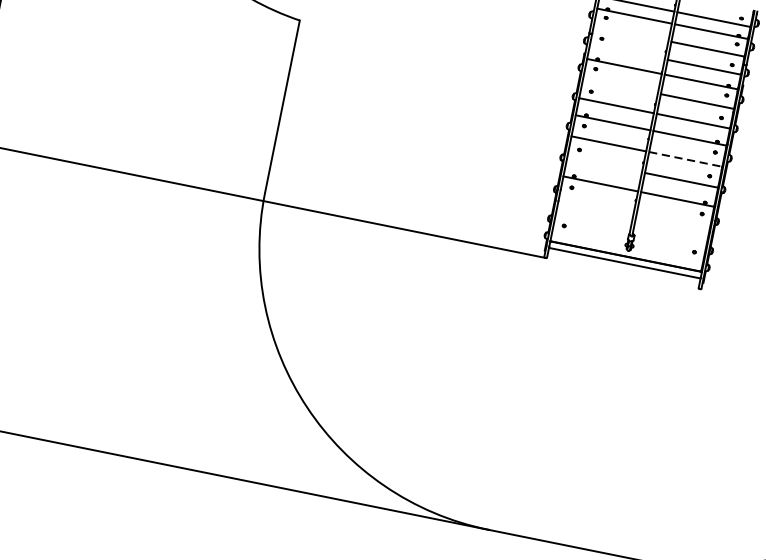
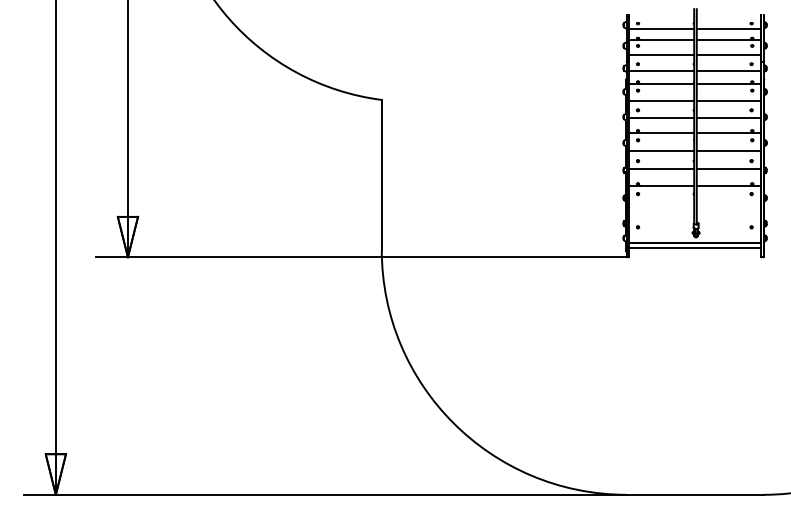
line: (630, 34) -> (661, 55), added
line: (627, 51) -> (661, 70), added
line: (620, 85) -> (661, 100), added
line: (685, 159) -> (728, 151), dashed -> solid
line: (604, 164) -> (661, 169), added

